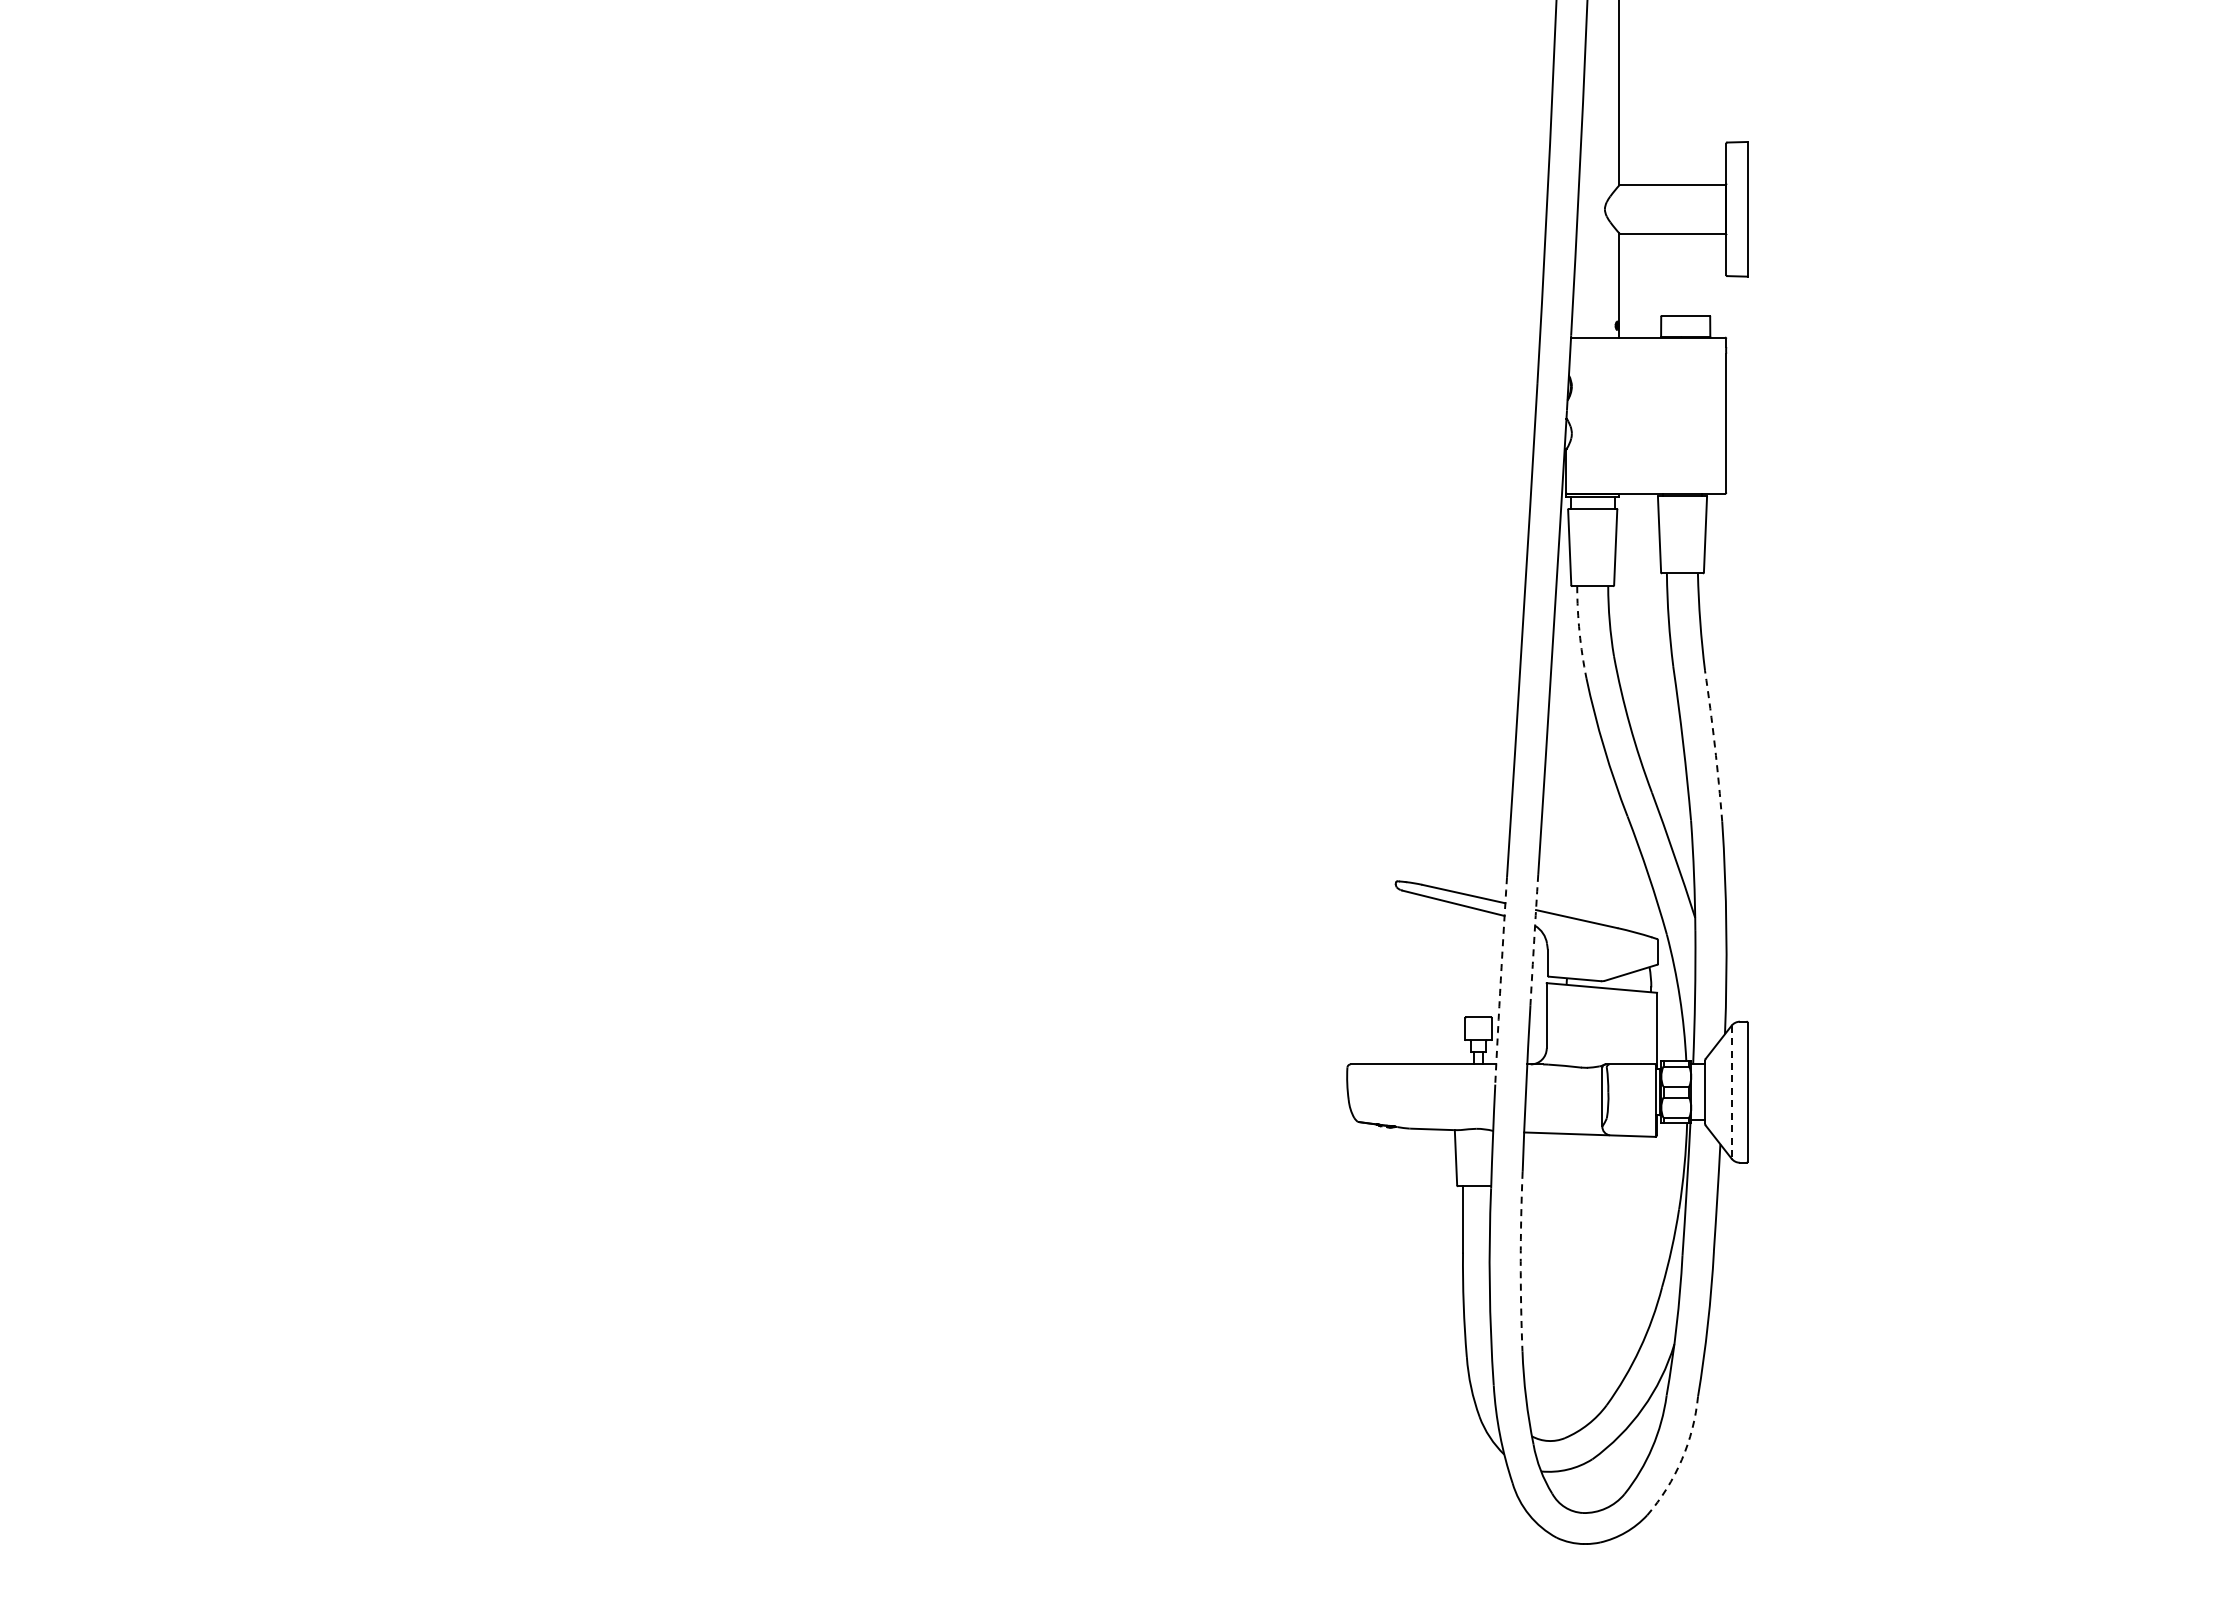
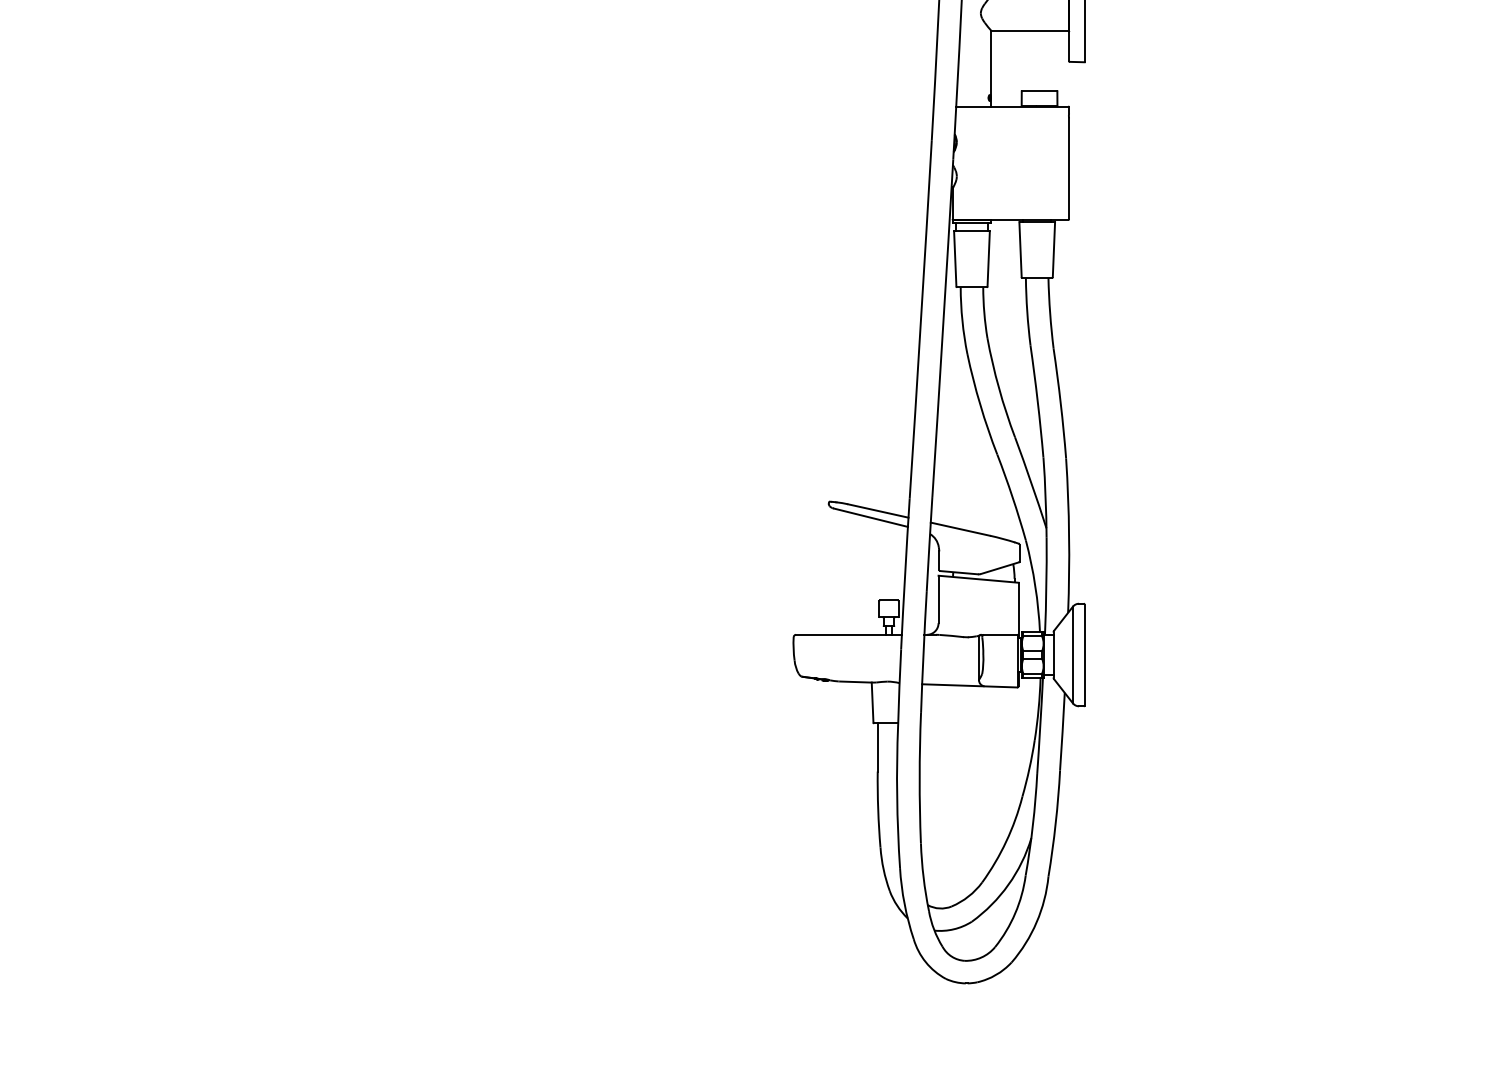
arc: (1579, 632) -> (962, 320), dashed -> solid
arc: (1714, 746) -> (1060, 403), dashed -> solid
arc: (1534, 940) -> (929, 544), dashed -> solid
arc: (1500, 980) -> (904, 573), dashed -> solid
line: (1731, 1092) -> (1072, 655), dashed -> solid
arc: (1520, 1261) -> (919, 778), dashed -> solid
arc: (1681, 1459) -> (1036, 921), dashed -> solid

